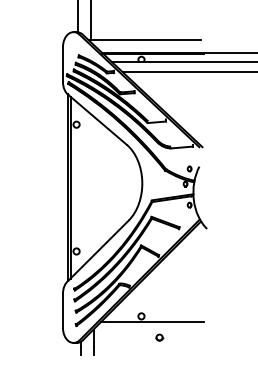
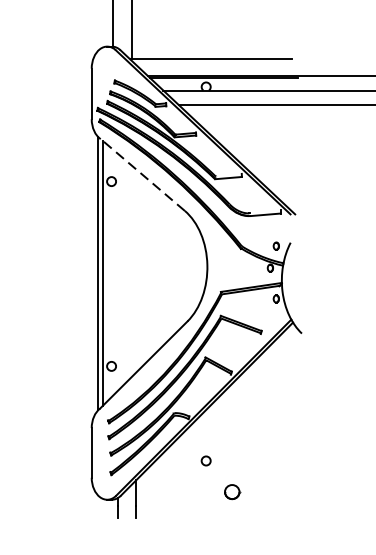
line: (97, 120) -> (142, 175), solid -> dashed
line: (152, 322) -> (222, 469), removed
part: (159, 337) -> (232, 491), size x1.6

